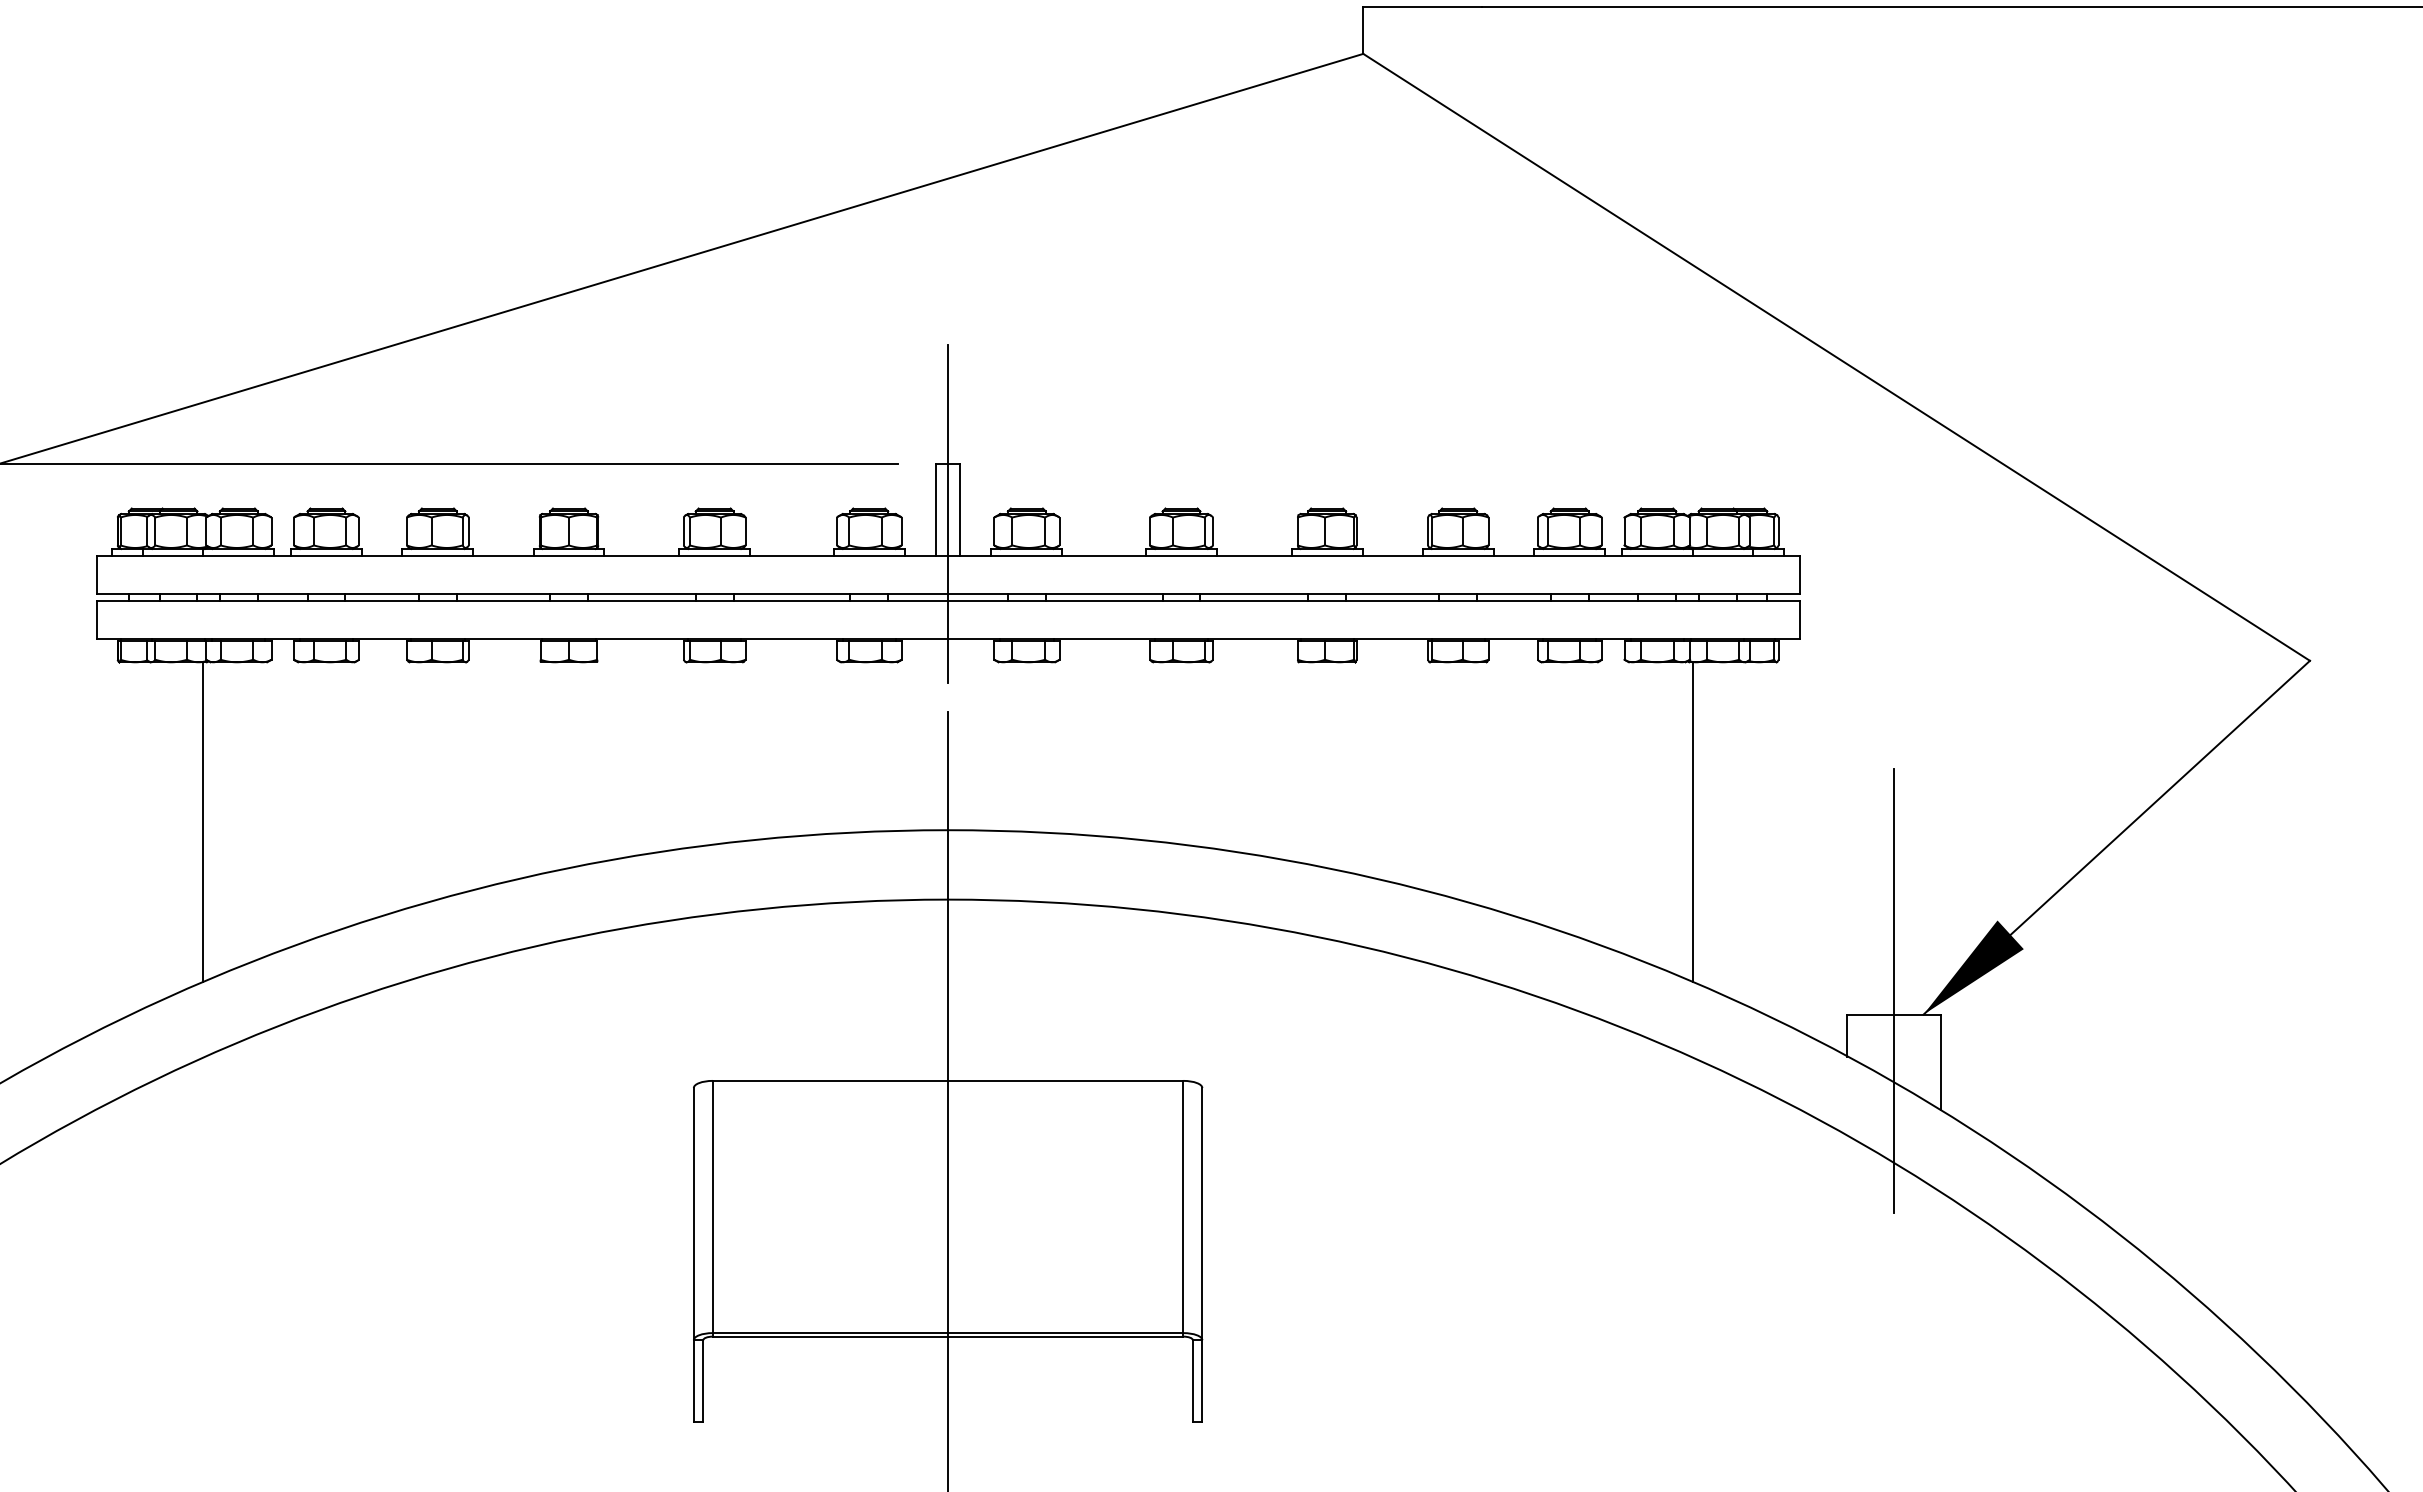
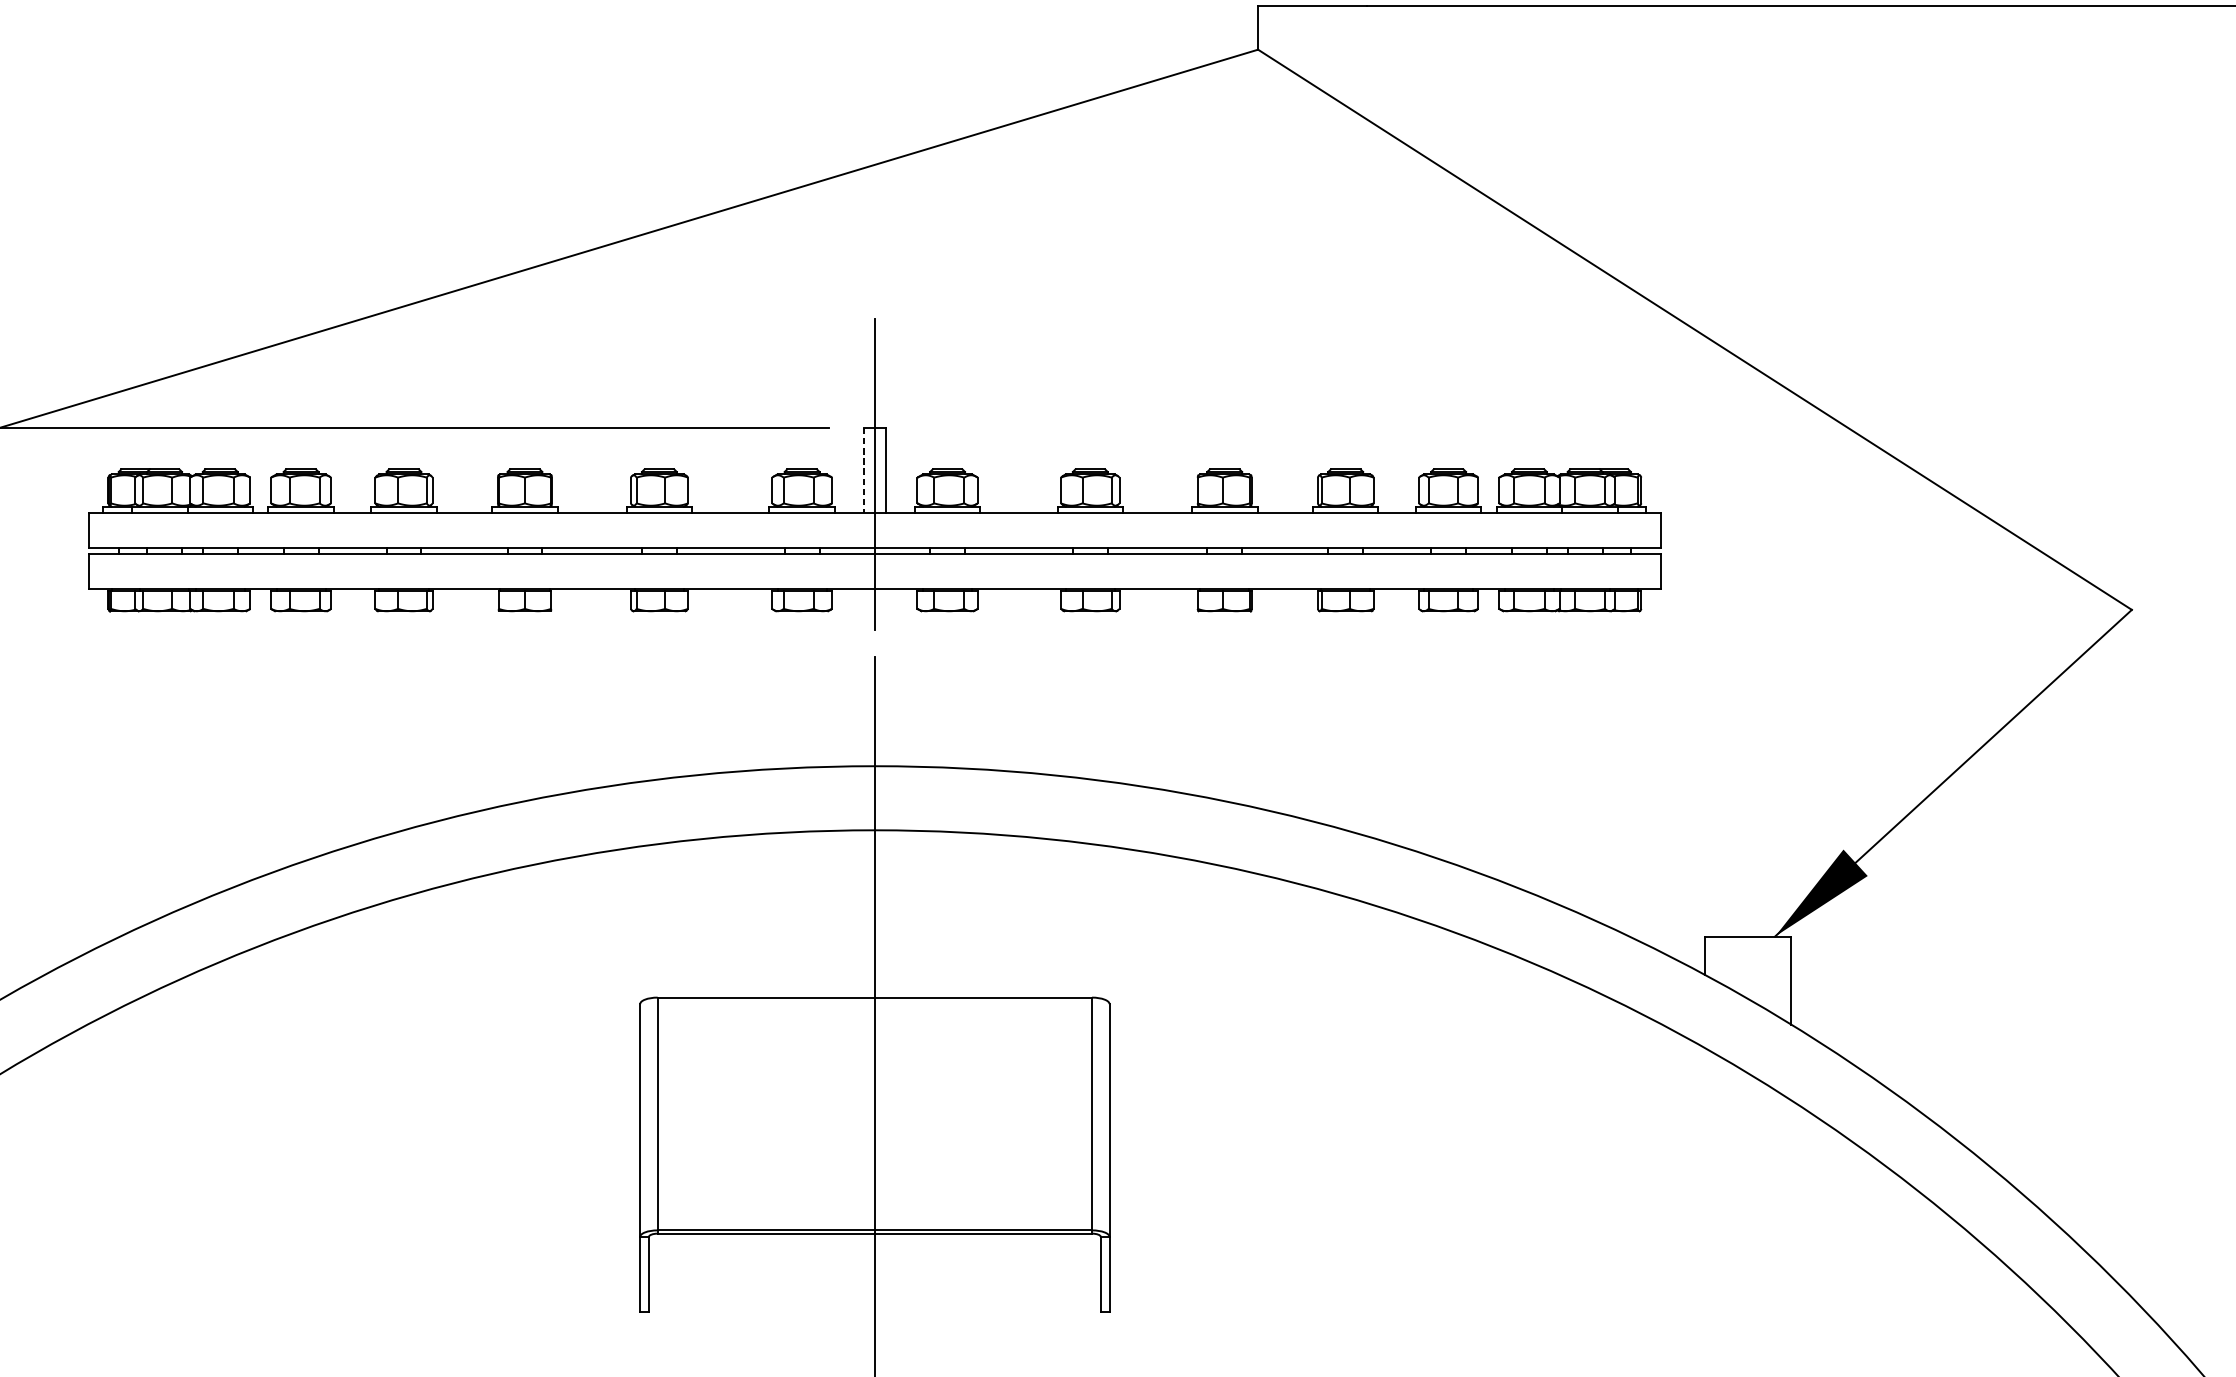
line: (936, 510) -> (864, 471), solid -> dashed
line: (203, 822) -> (187, 759), removed
line: (1693, 822) -> (1562, 759), removed
line: (1894, 991) -> (1748, 915), removed

